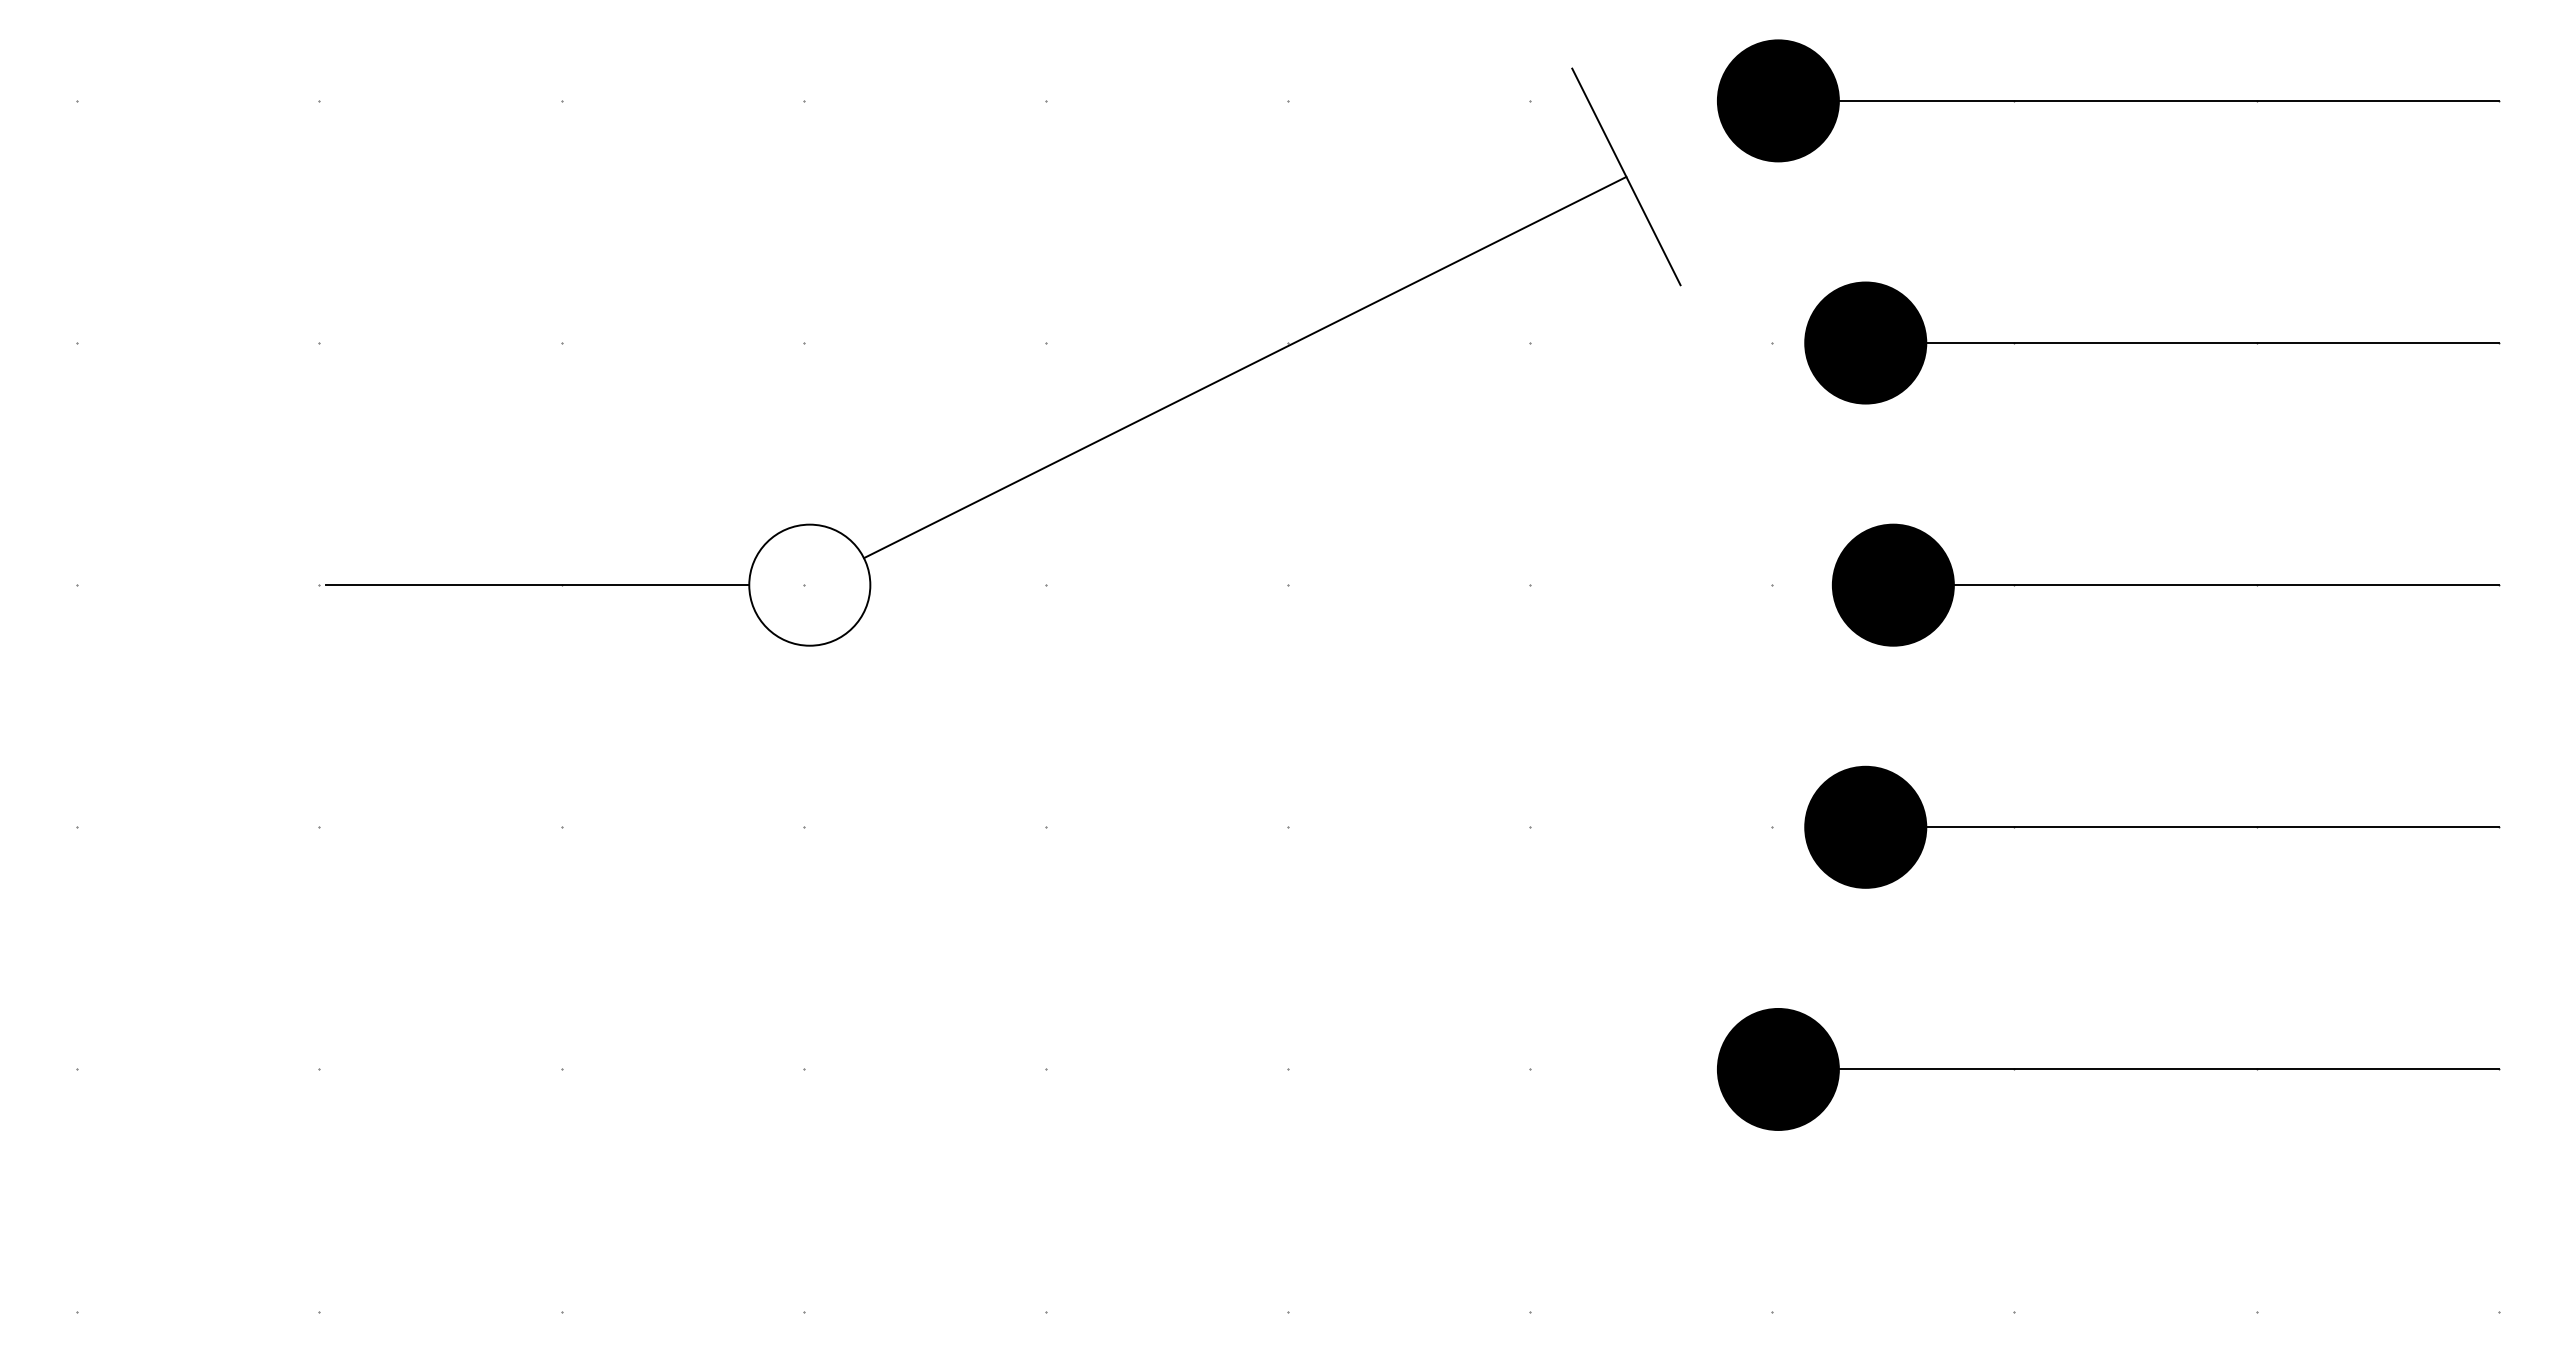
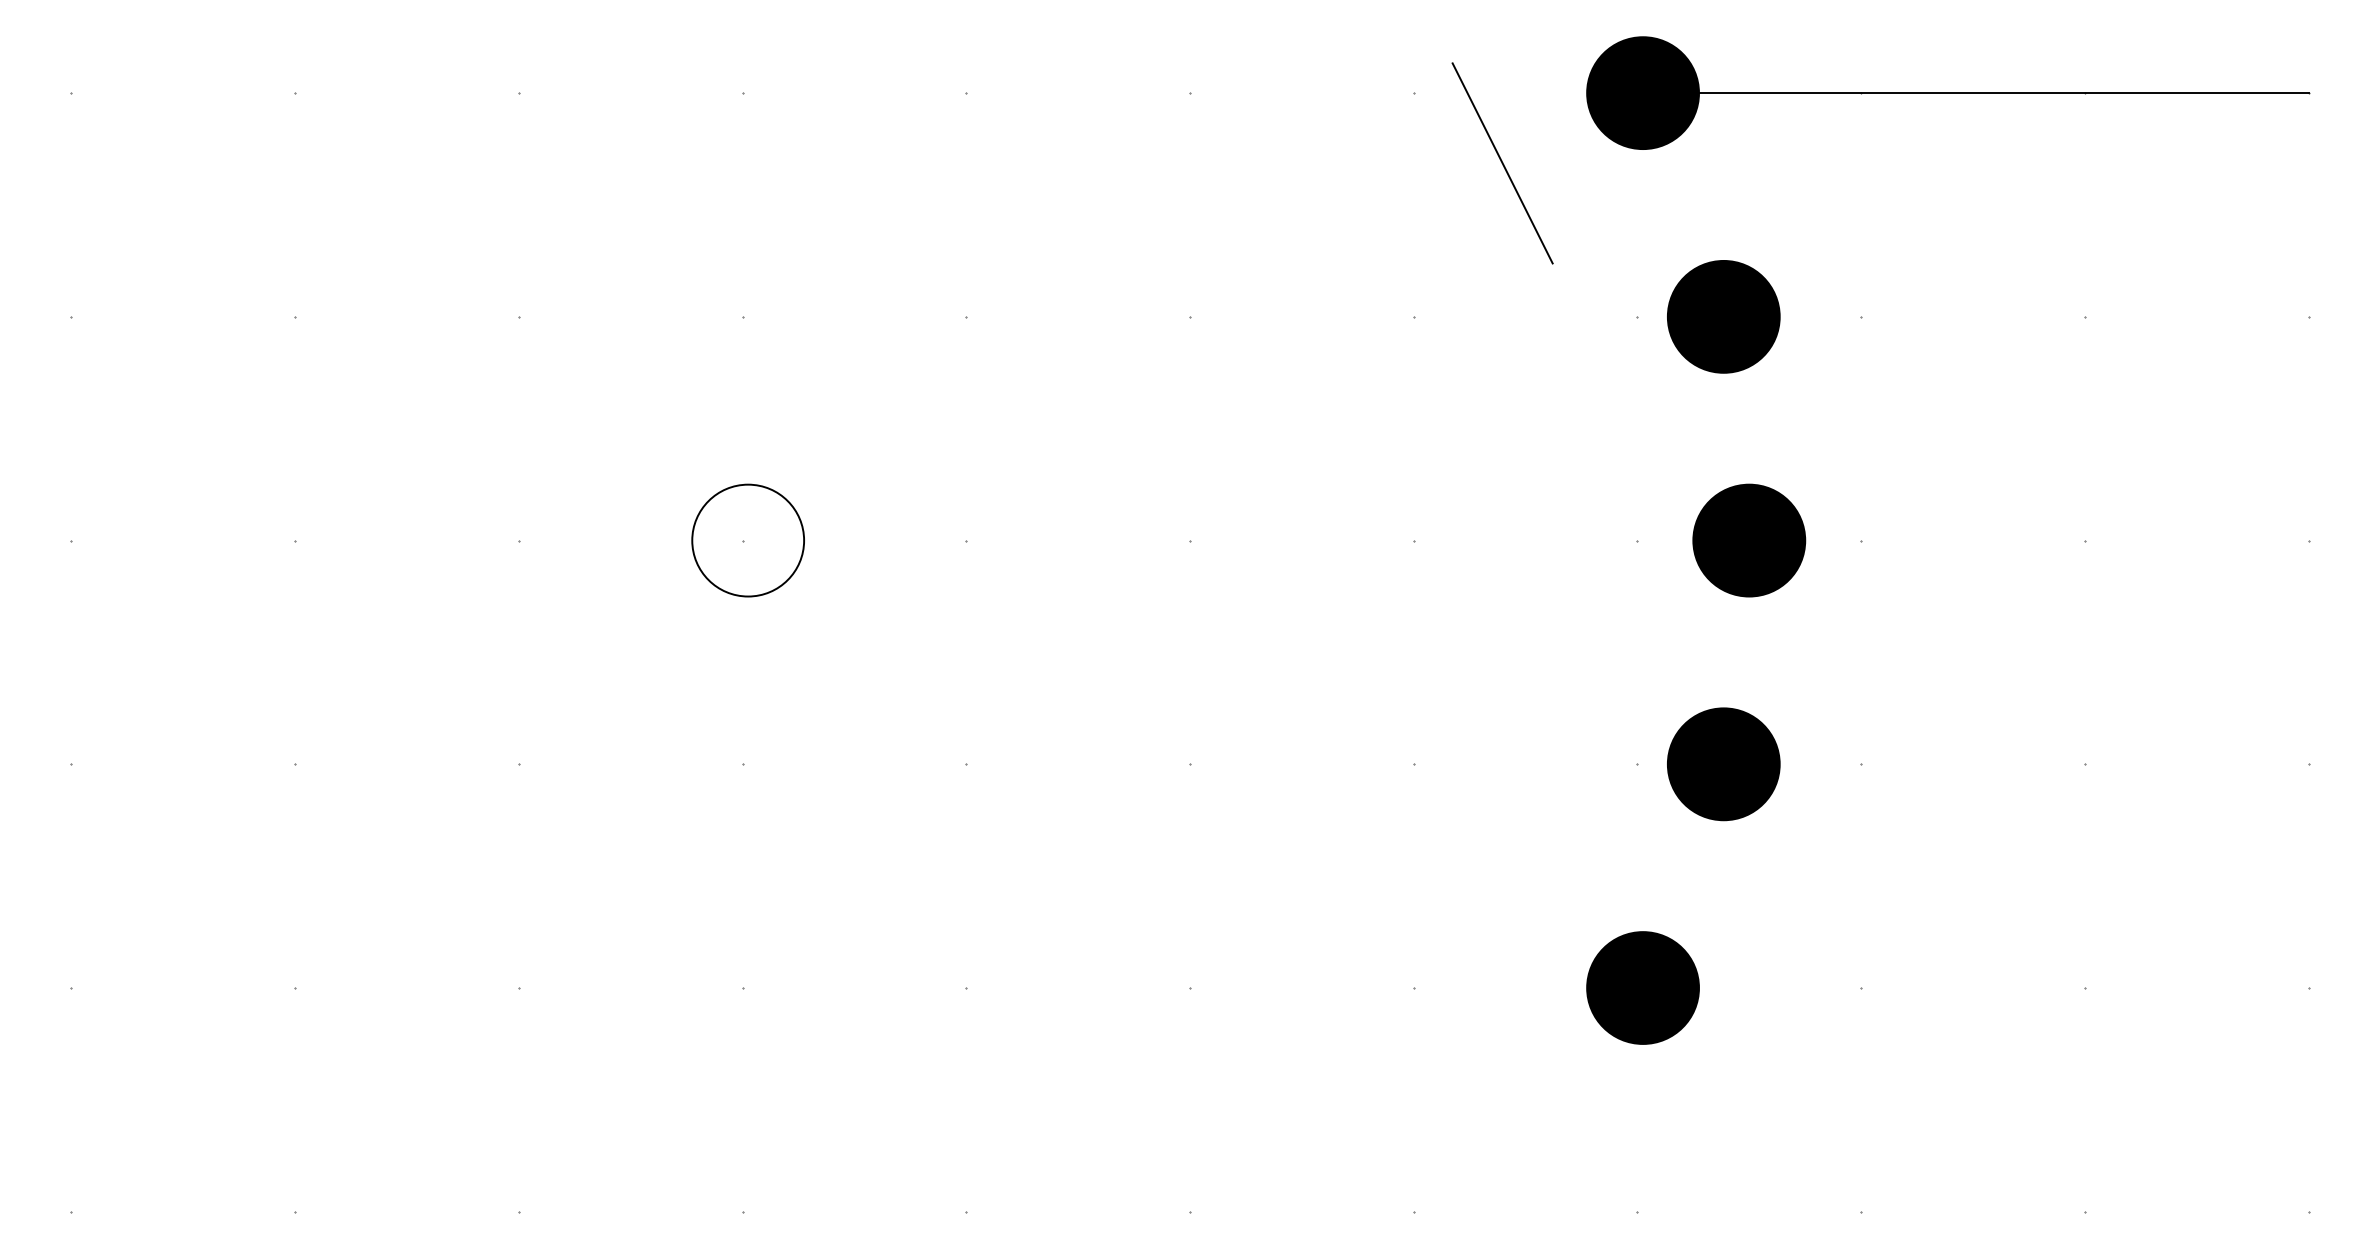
line: (2212, 343) -> (2044, 317), removed
line: (1244, 367) -> (1149, 339), removed
line: (537, 585) -> (496, 540), removed
line: (2225, 585) -> (2056, 540), removed
line: (2212, 827) -> (2044, 764), removed
line: (2168, 1069) -> (2003, 988), removed

